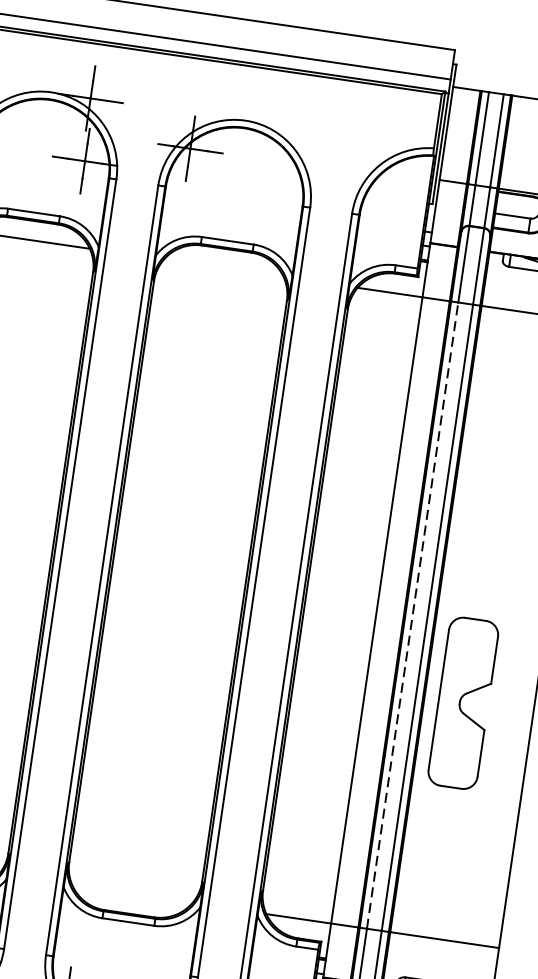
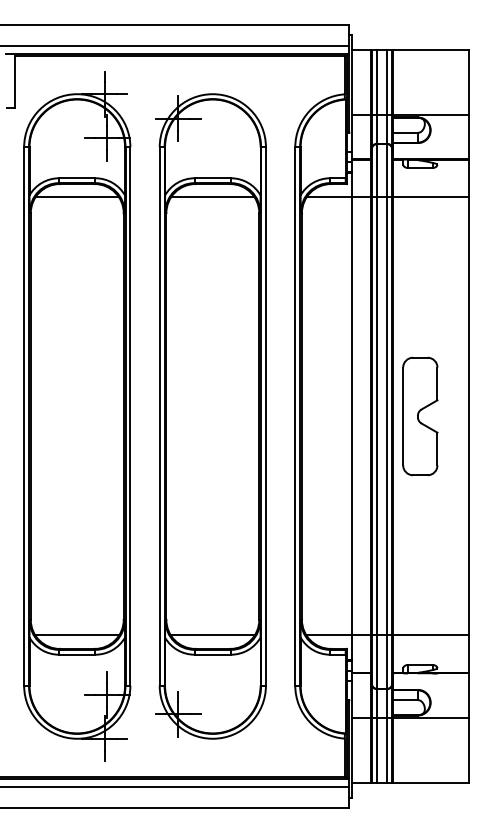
line: (223, 268) -> (212, 197), added
line: (412, 615) -> (376, 416), dashed -> solid
part: (463, 703) -> (420, 416), moved
line: (131, 894) -> (212, 635), added

